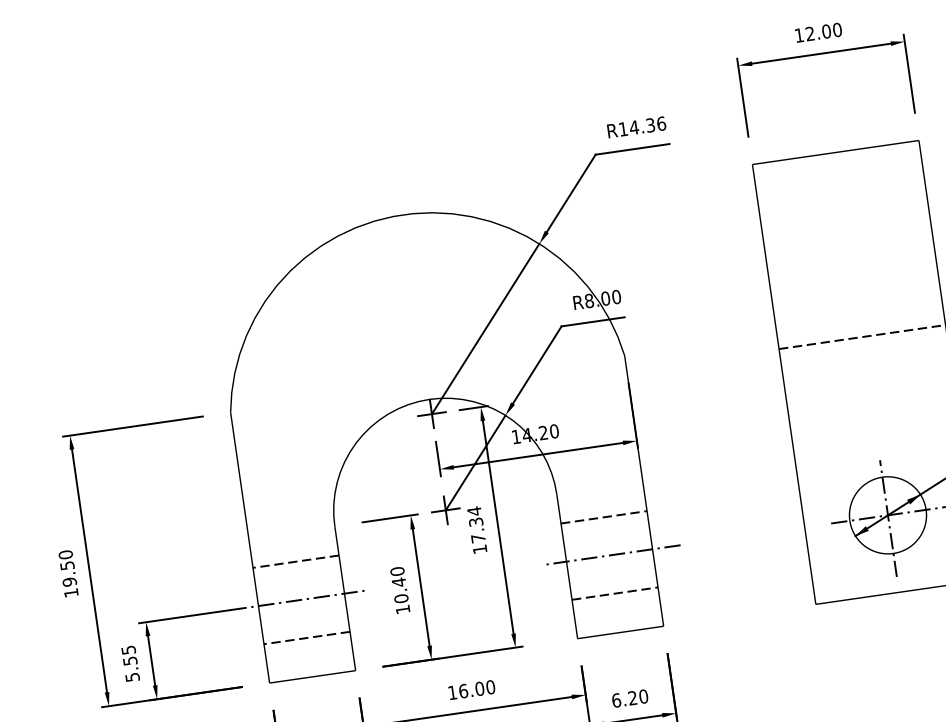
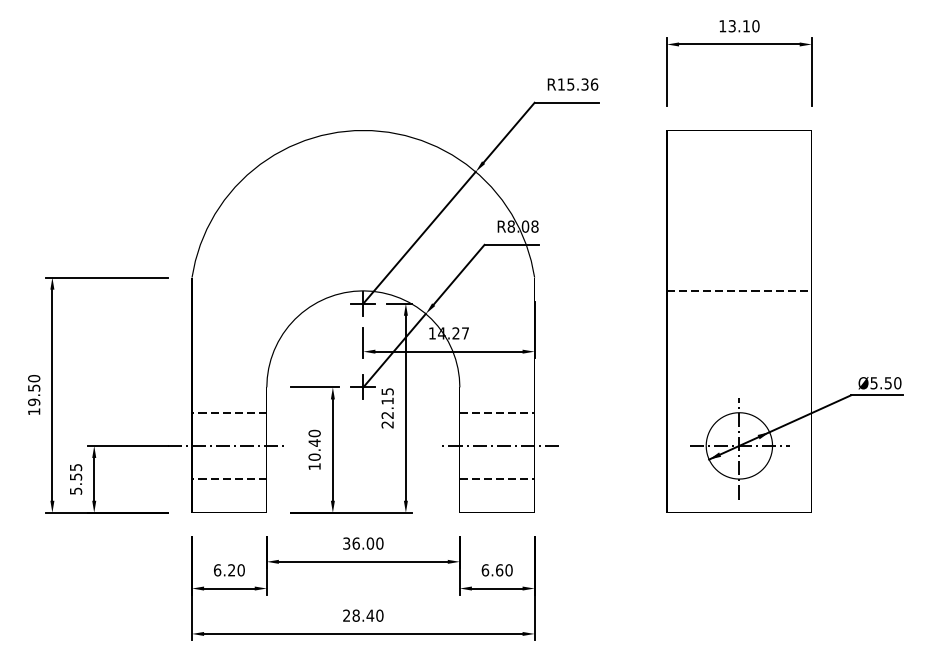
text: (818, 33) -> (739, 26), 12.00 -> 13.10
text: (633, 127) -> (570, 84), R14.36 -> R15.36
text: (616, 296) -> (534, 226), R8.00 -> R8.08
text: (554, 431) -> (465, 333), 14.20 -> 14.27
text: (476, 529) -> (387, 407), 17.34 -> 22.15
text: (452, 692) -> (346, 543), 16.00 -> 36.00
text: (632, 698) -> (499, 570), 6.20 -> 6.60

